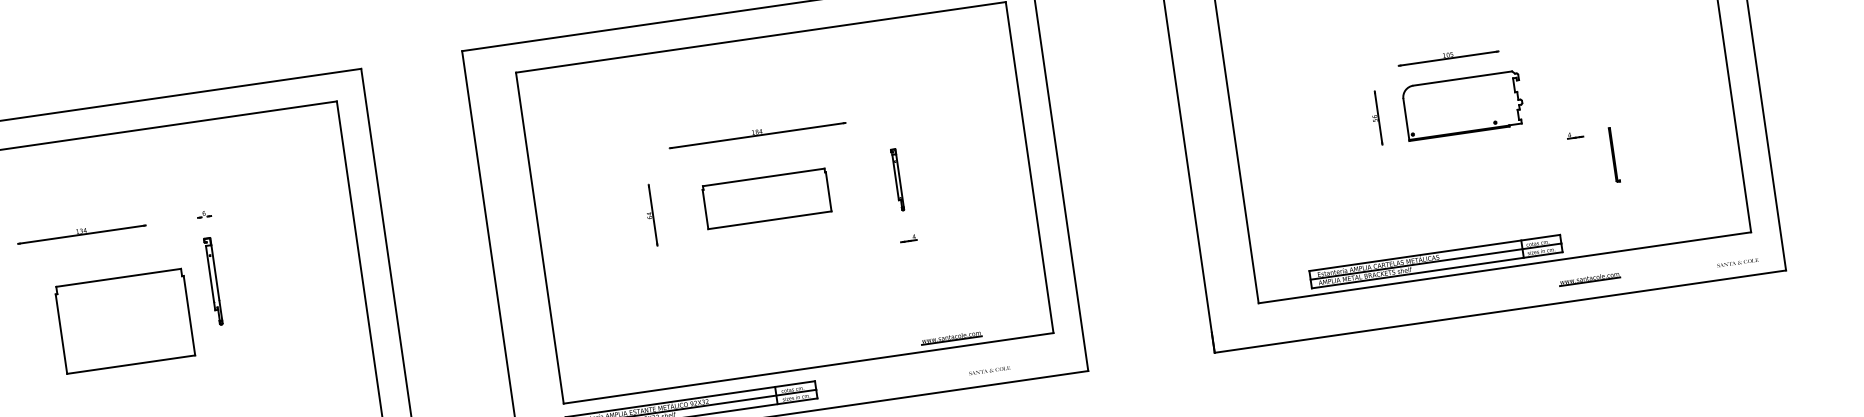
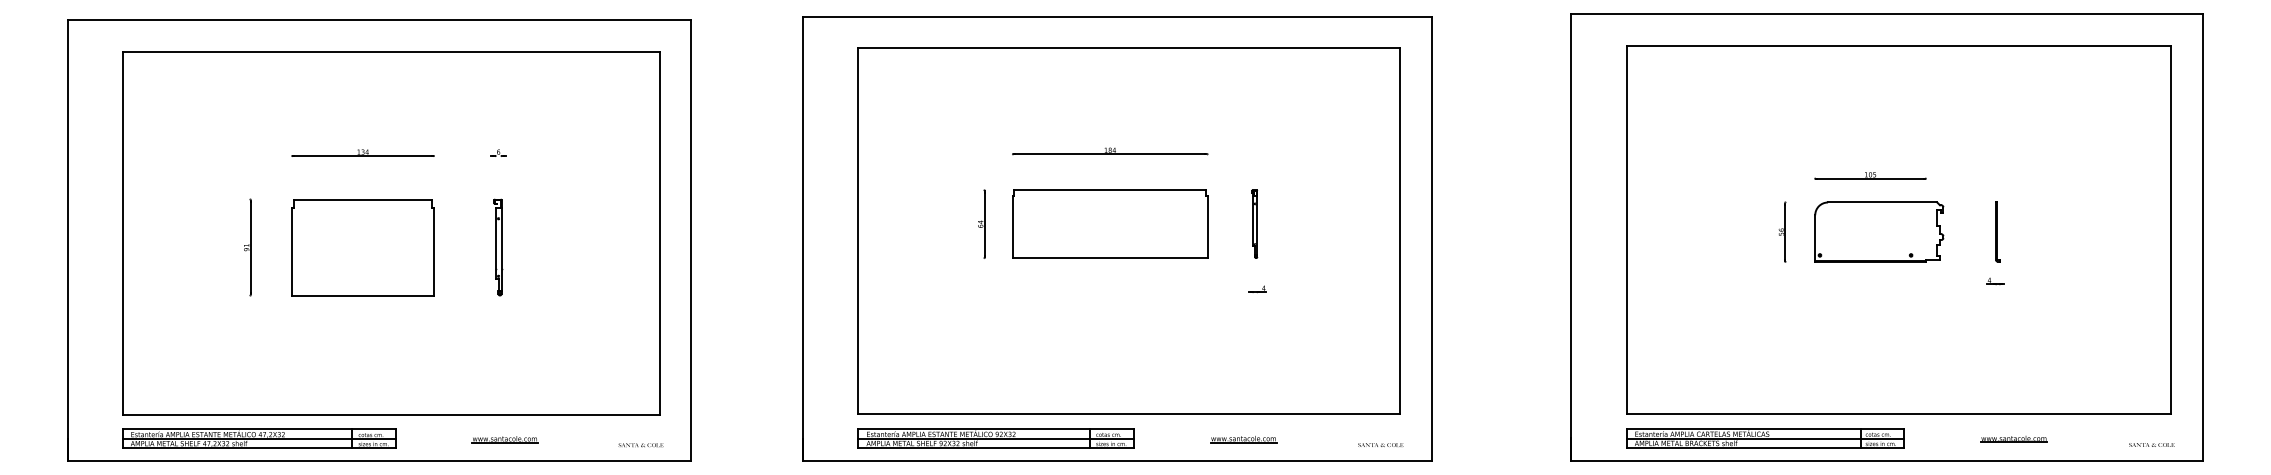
part: (1613, 154) -> (1997, 231), moved
part: (766, 198) -> (1110, 223), size x1.43
part: (1436, 261) -> (1765, 438), moved
part: (1589, 279) -> (2013, 439), moved
part: (213, 281) -> (498, 247), moved
part: (124, 321) -> (362, 247), moved
part: (951, 337) -> (1243, 439), moved
part: (989, 370) -> (1380, 444), moved

